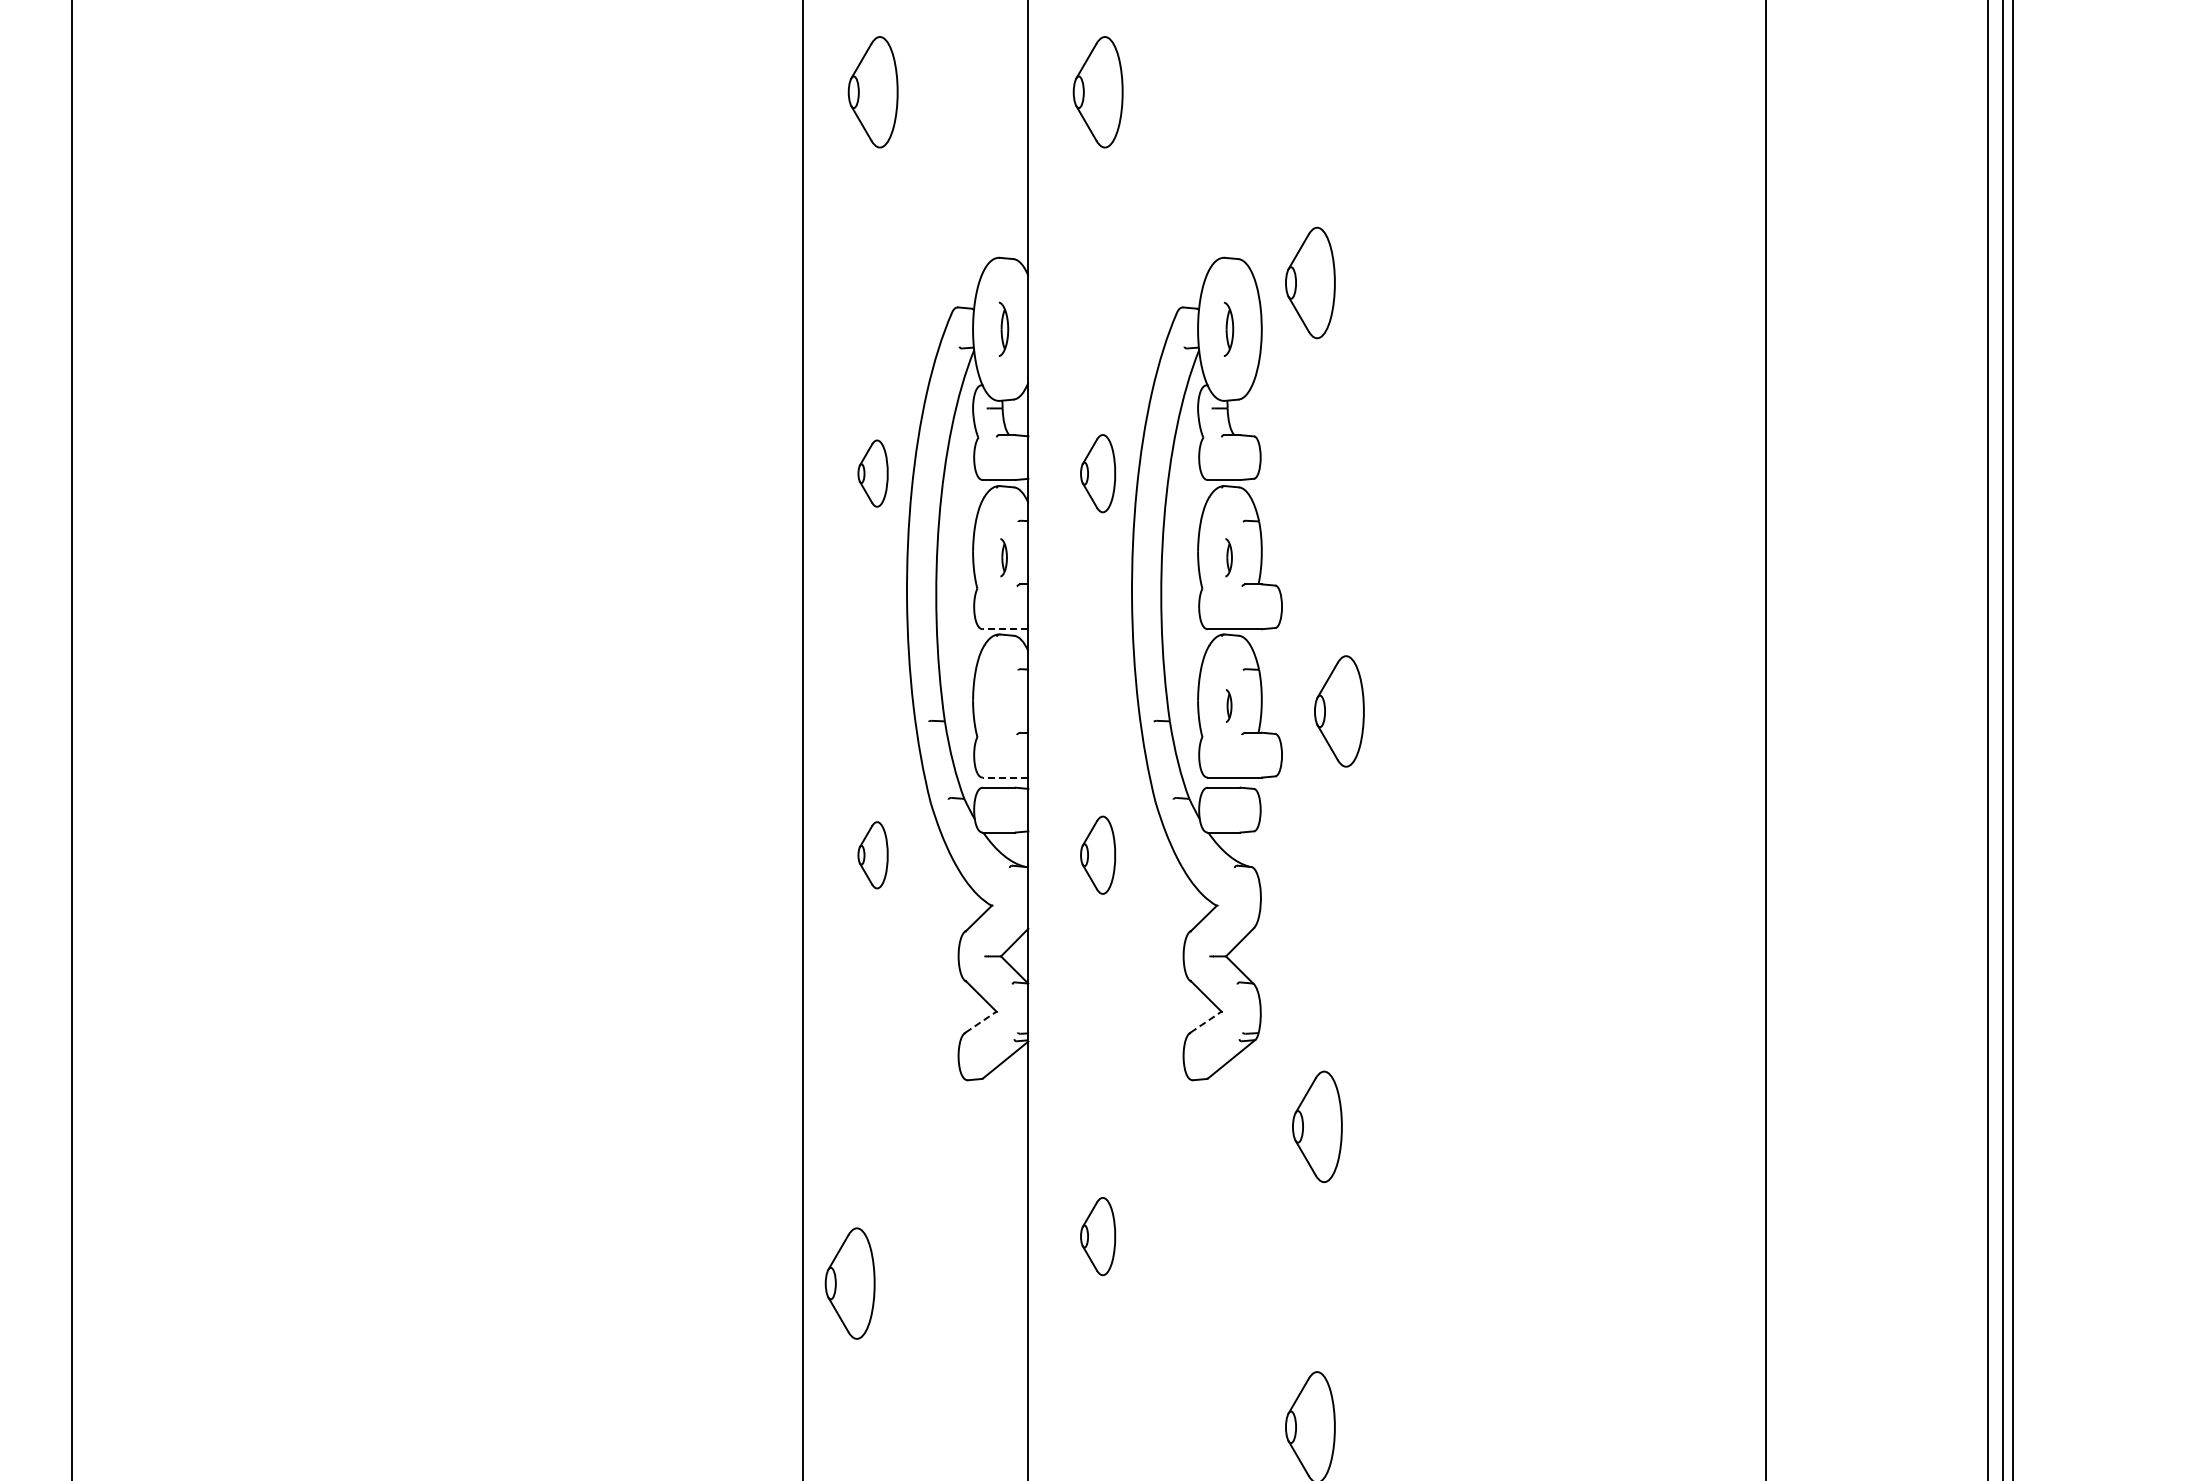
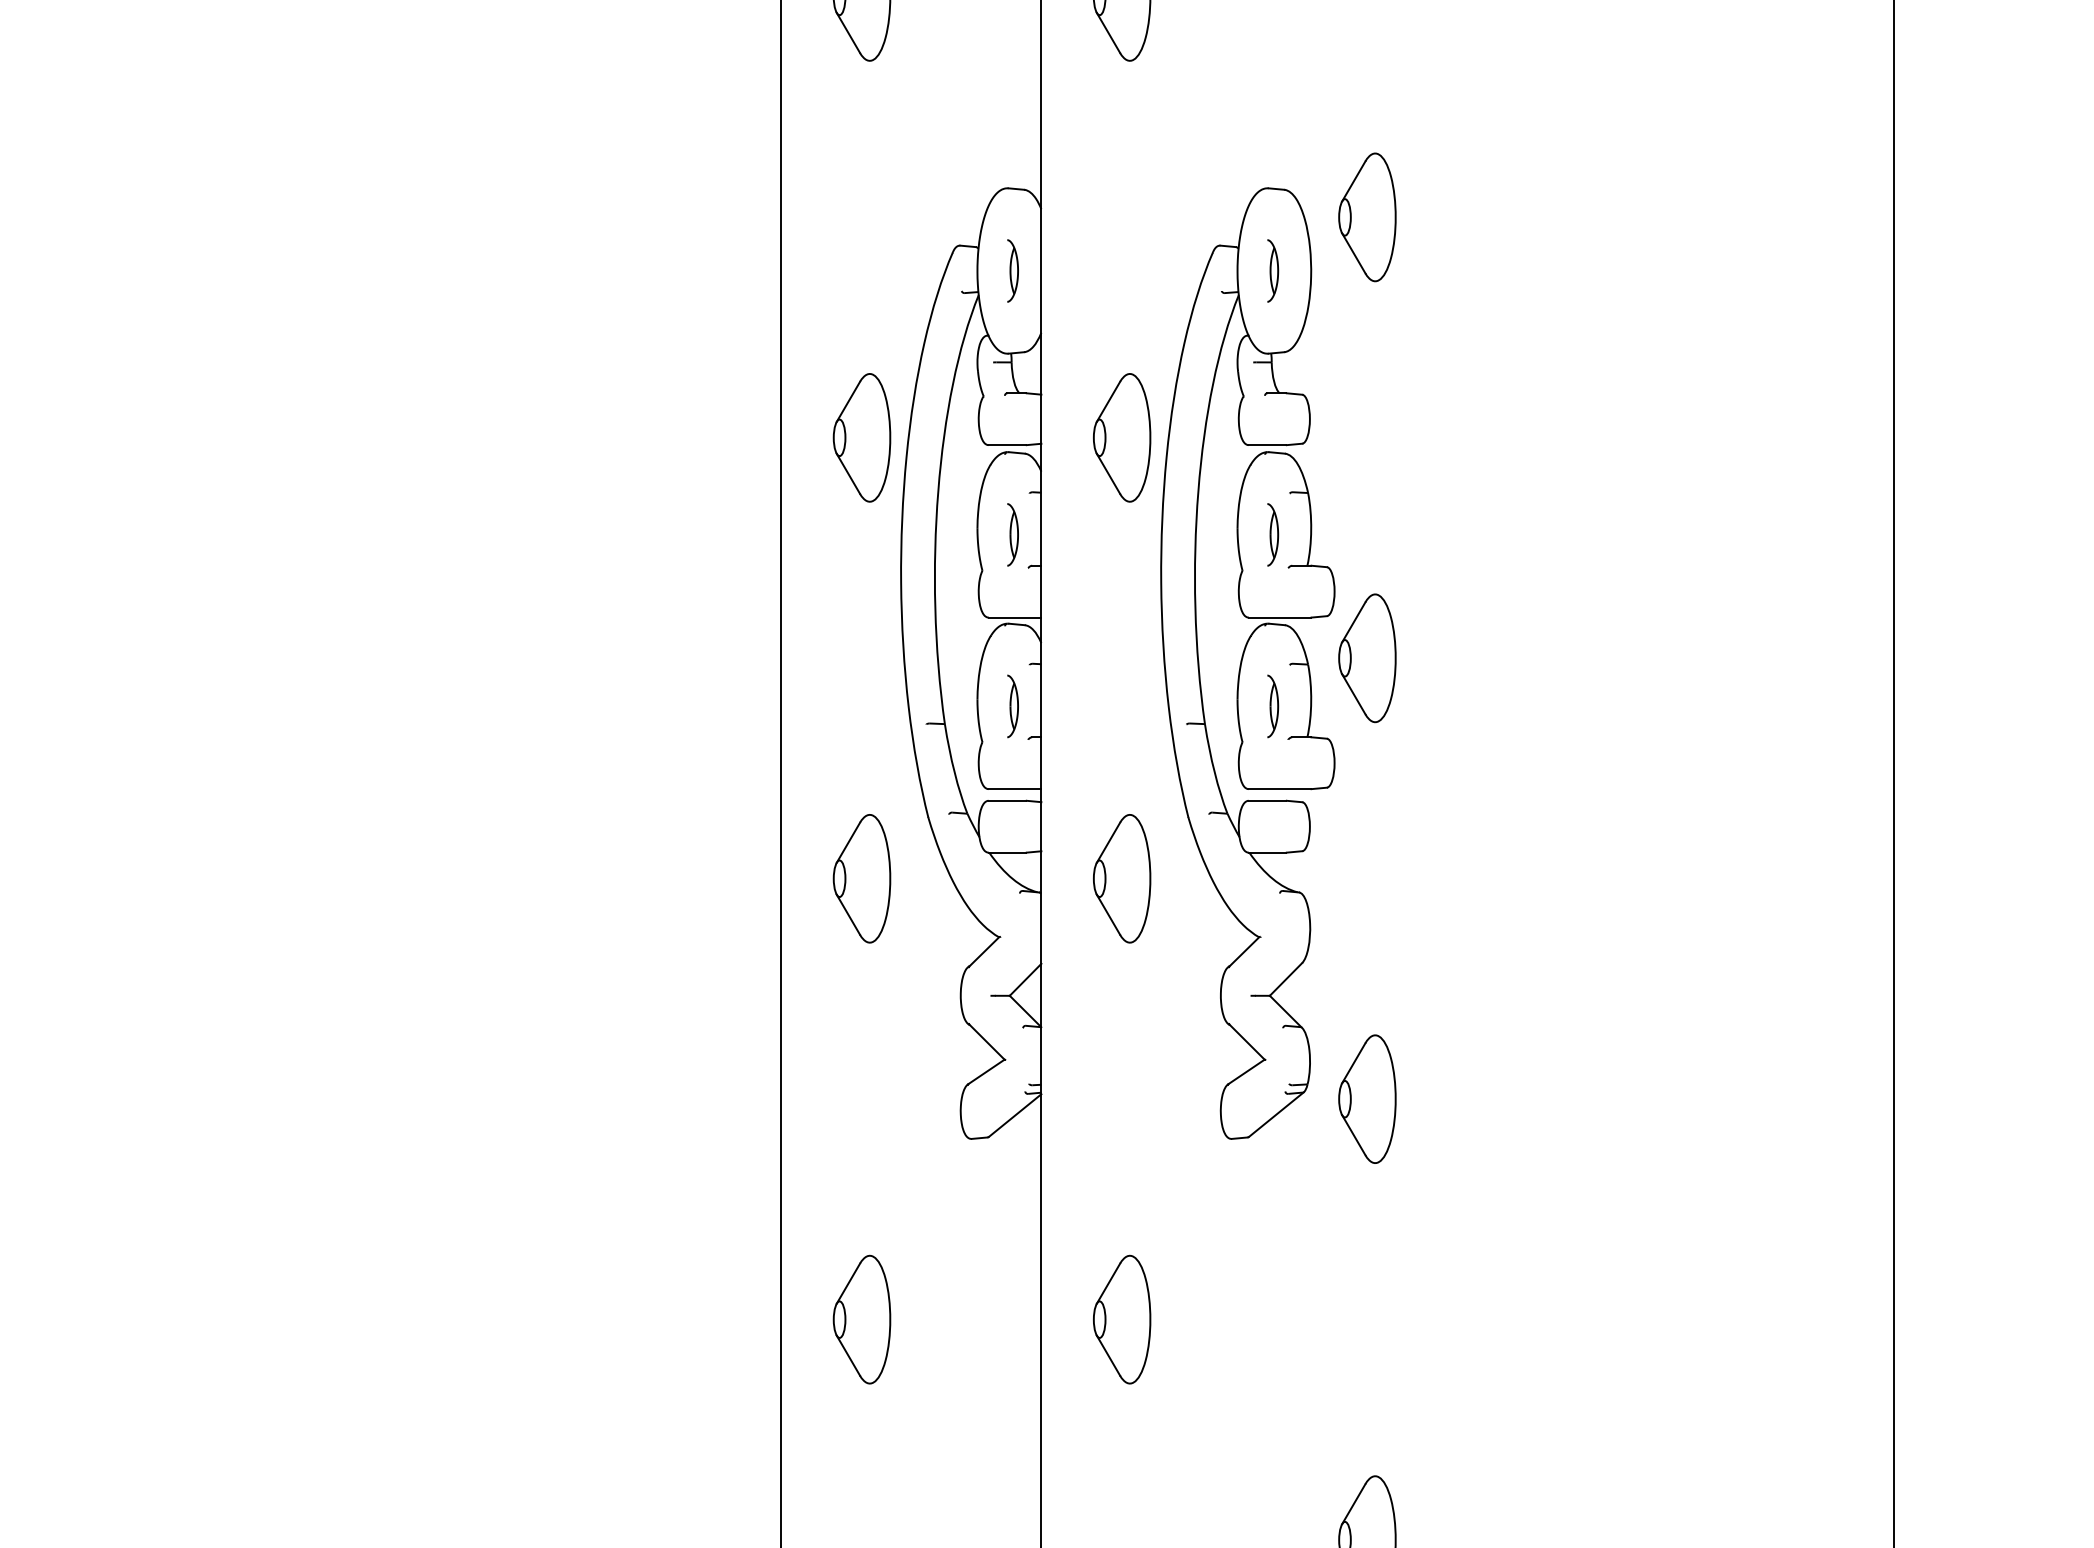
part: (872, 473) -> (861, 437), size x1.67
part: (1097, 473) -> (1121, 437), size x1.43
part: (1003, 557) -> (1012, 534), size x1.43
part: (1228, 557) -> (1272, 534), size x1.43
line: (1005, 629) -> (1014, 617), dashed -> solid
part: (1003, 705) -> (1012, 705), added
part: (1228, 705) -> (1272, 705), size x1.67
part: (1339, 711) -> (1367, 658), moved
line: (1005, 777) -> (1014, 788), dashed -> solid
part: (872, 855) -> (861, 879), size x1.67
part: (1097, 855) -> (1121, 879), size x1.43
line: (981, 1022) -> (987, 1072), dashed -> solid
line: (1206, 1022) -> (1247, 1072), dashed -> solid
part: (1317, 1126) -> (1367, 1098), moved
part: (1097, 1236) -> (1121, 1319), size x1.43
part: (849, 1283) -> (861, 1319), moved

